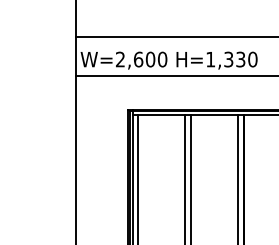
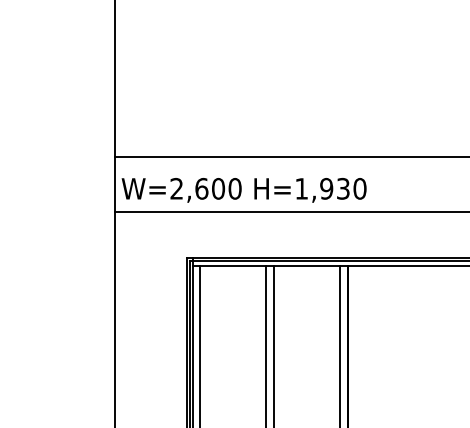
text: (228, 59) -> (326, 188), H=1,330 -> H=1,930

